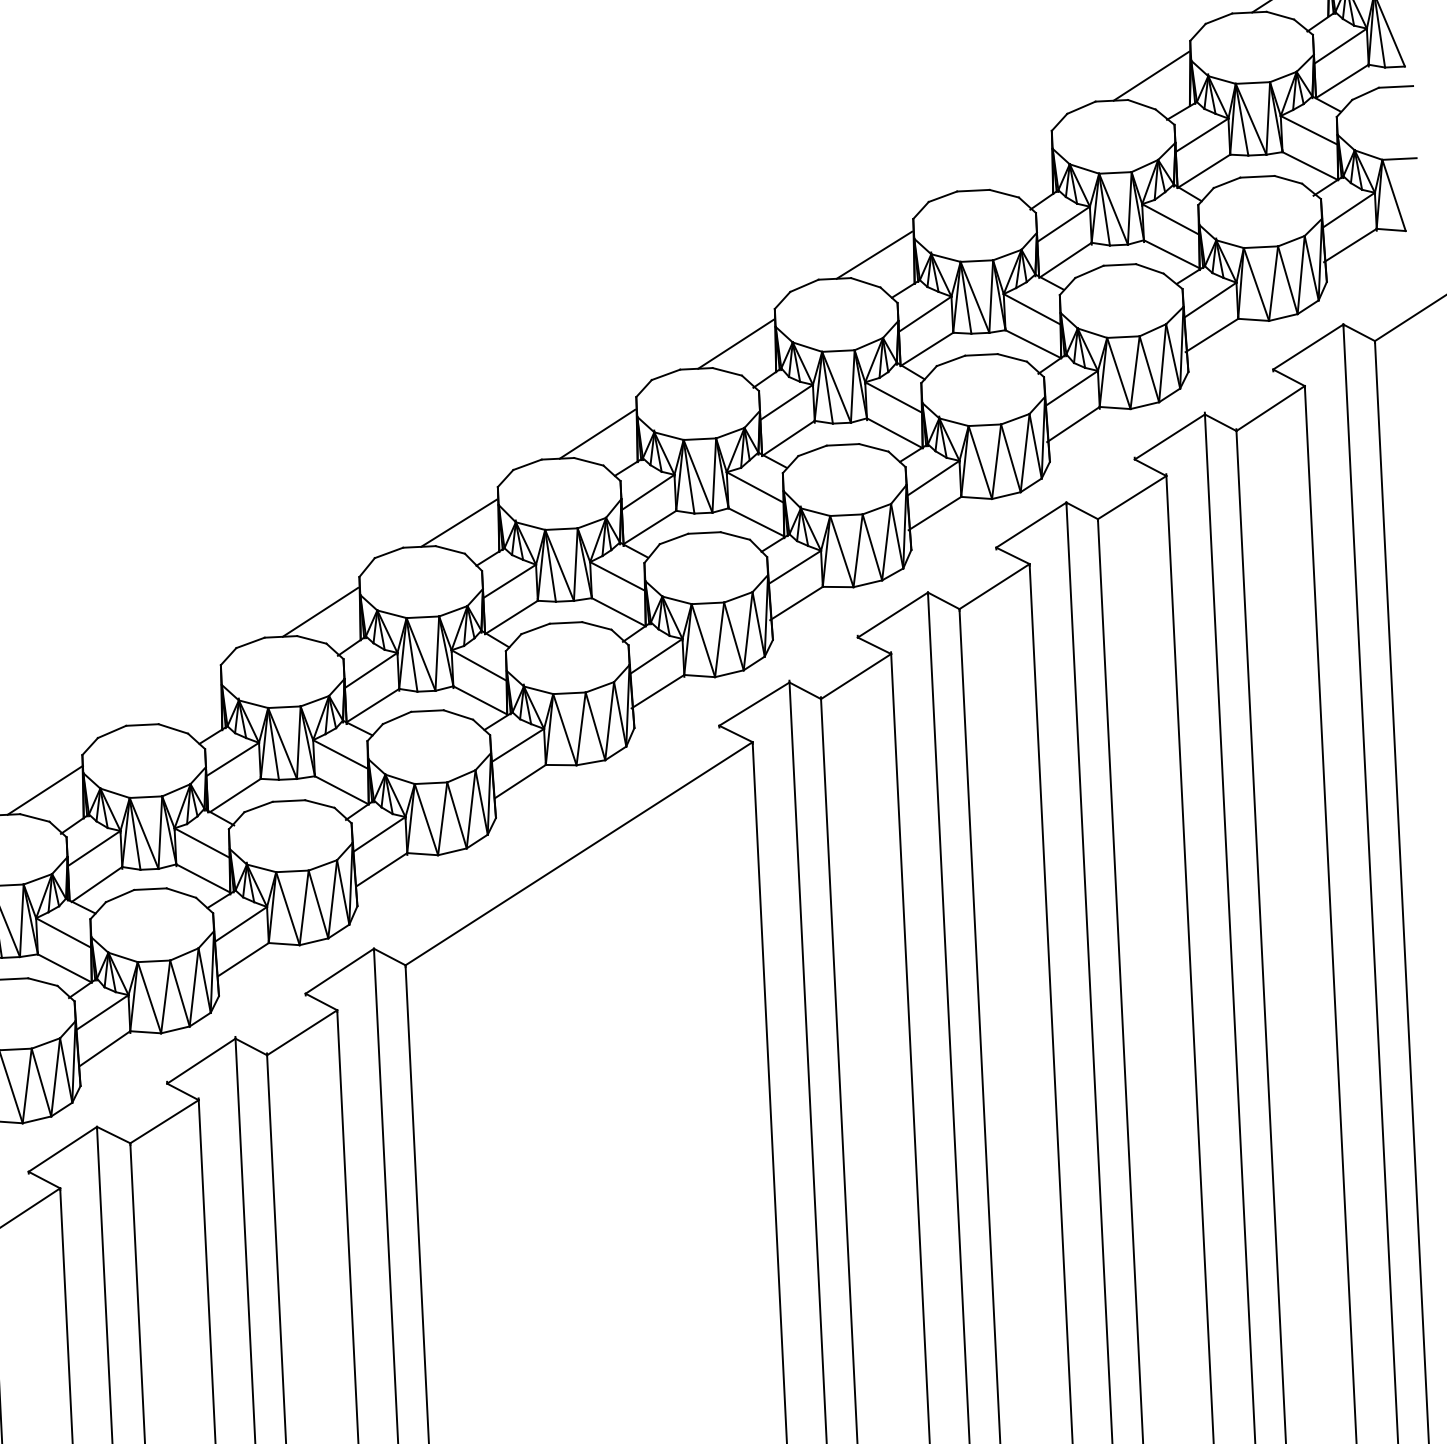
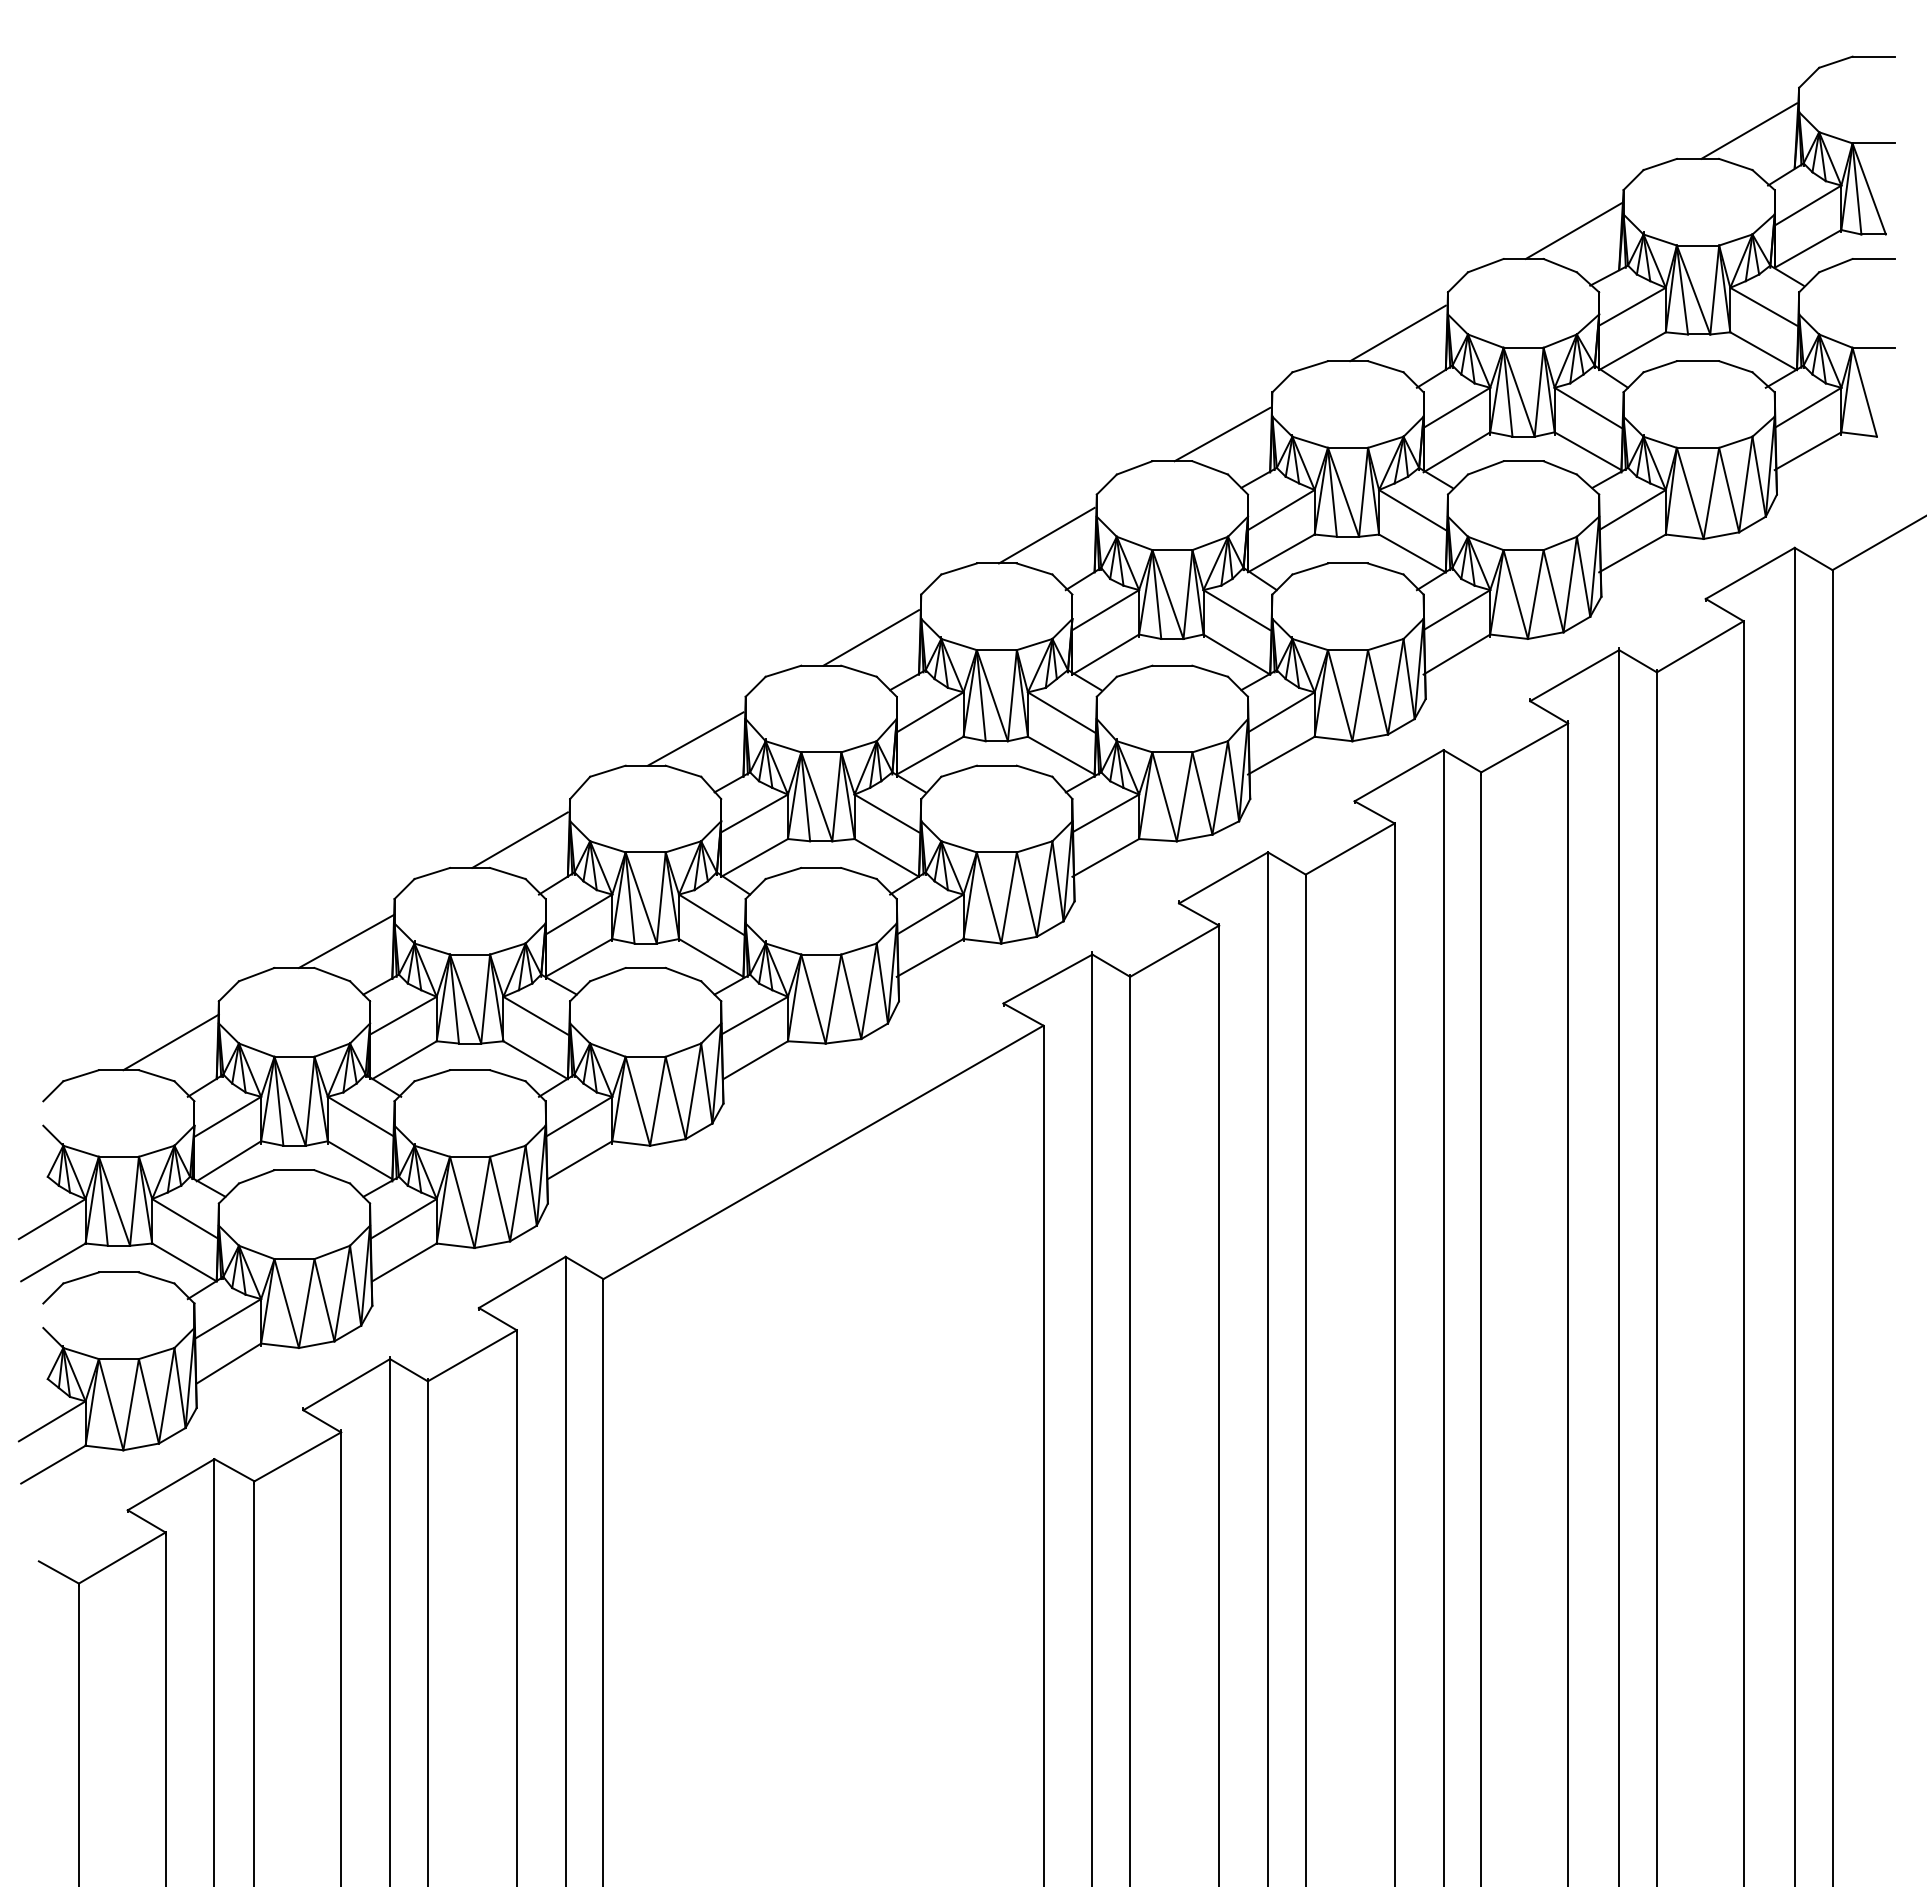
line: (1012, 166) -> (1397, 333), added
line: (183, 700) -> (346, 940), added

